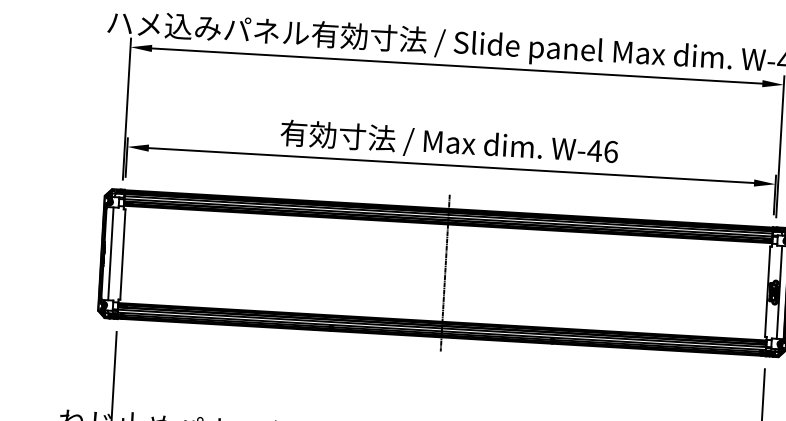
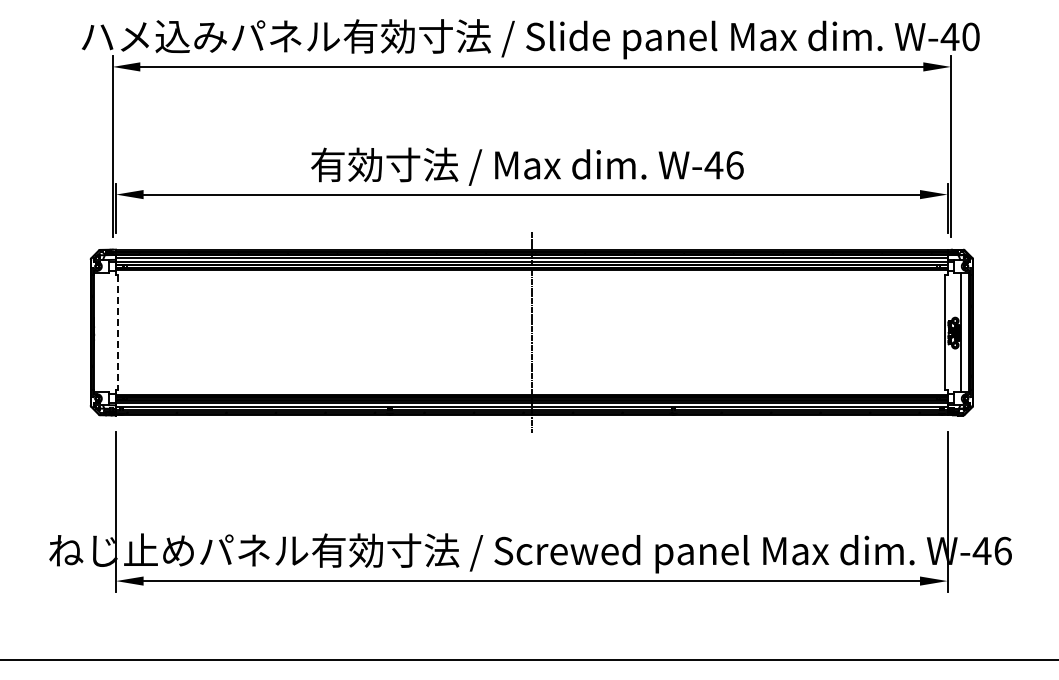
line: (110, 253) -> (102, 332), removed
line: (123, 254) -> (118, 332), solid -> dashed

